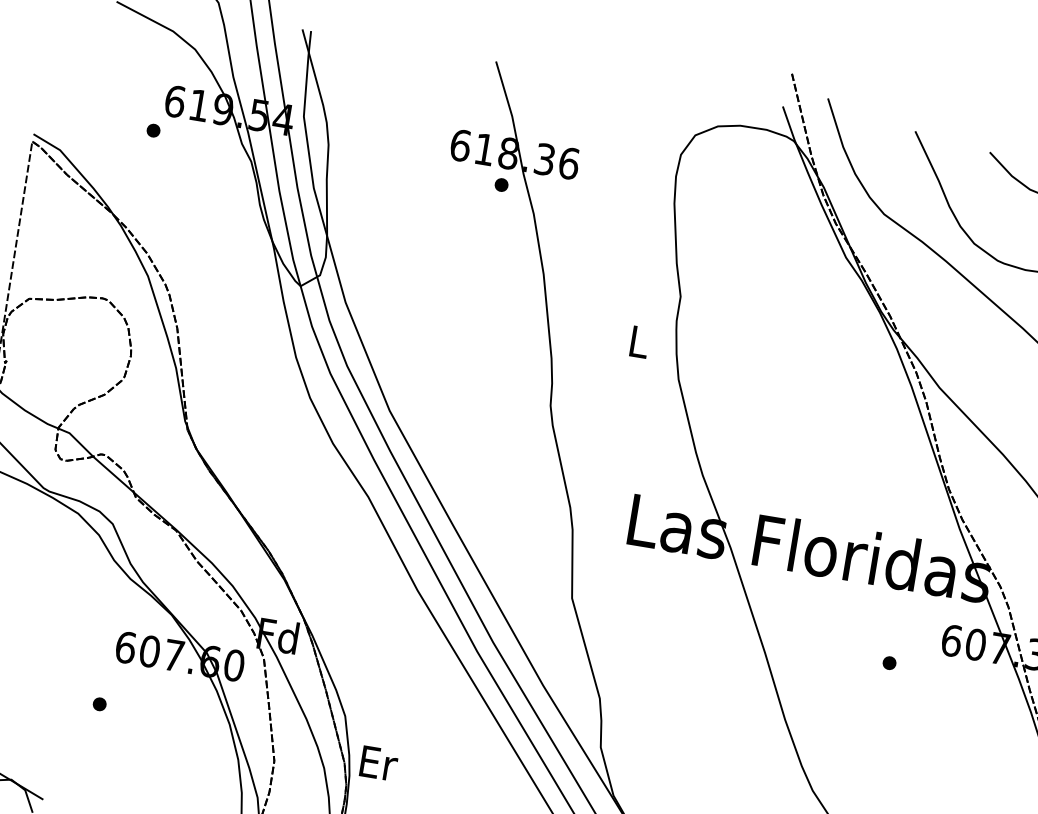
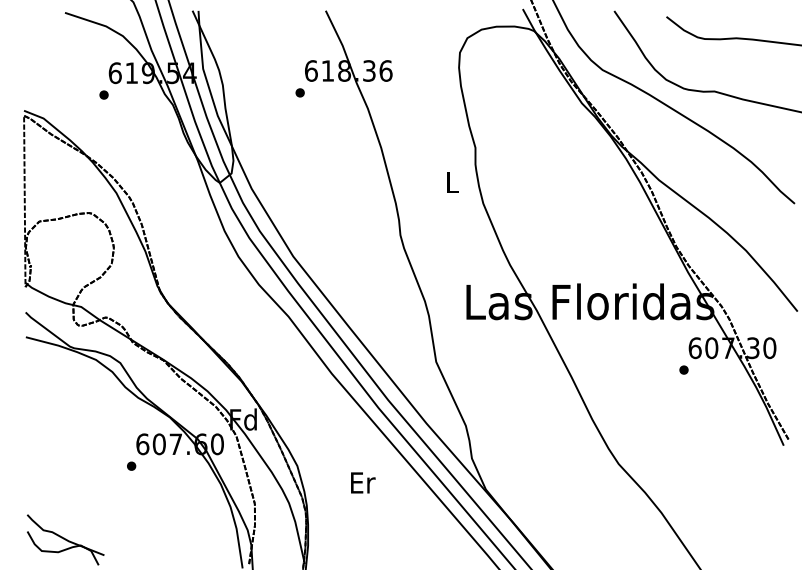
part: (500, 184) -> (299, 92), moved
part: (888, 662) -> (683, 369), moved
part: (99, 703) -> (131, 465), moved
text: (379, 762) -> (363, 482), moved

